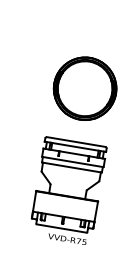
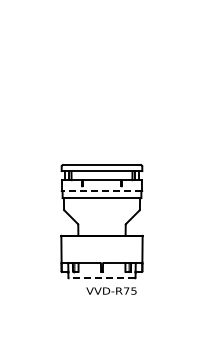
part: (84, 88) -> (101, 94), removed
line: (73, 162) -> (102, 191), solid -> dashed
line: (62, 228) -> (102, 278), solid -> dashed

